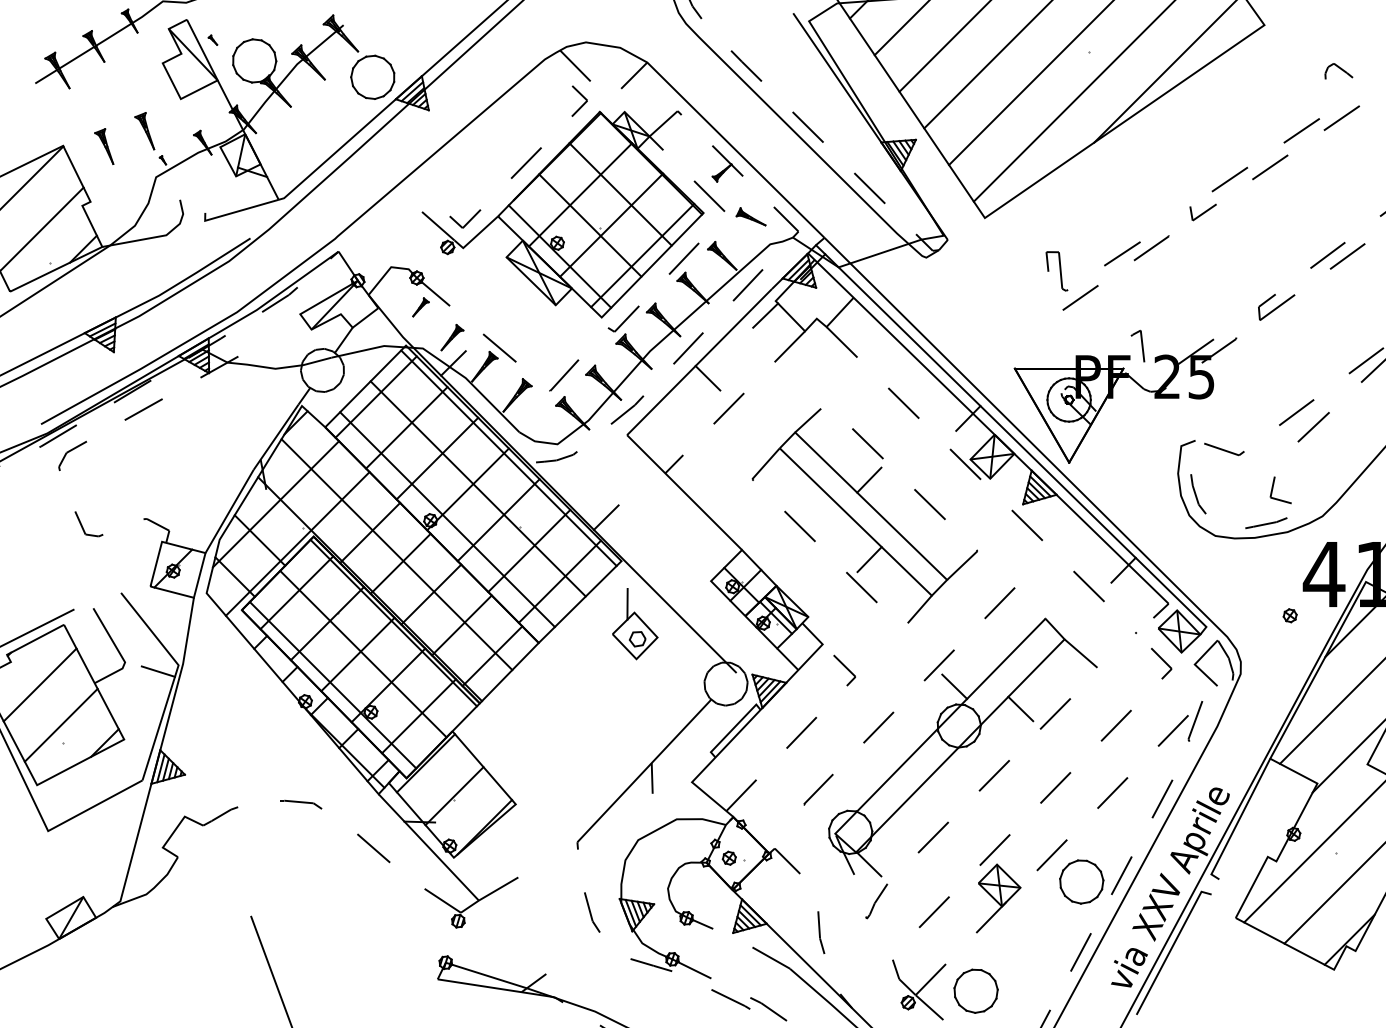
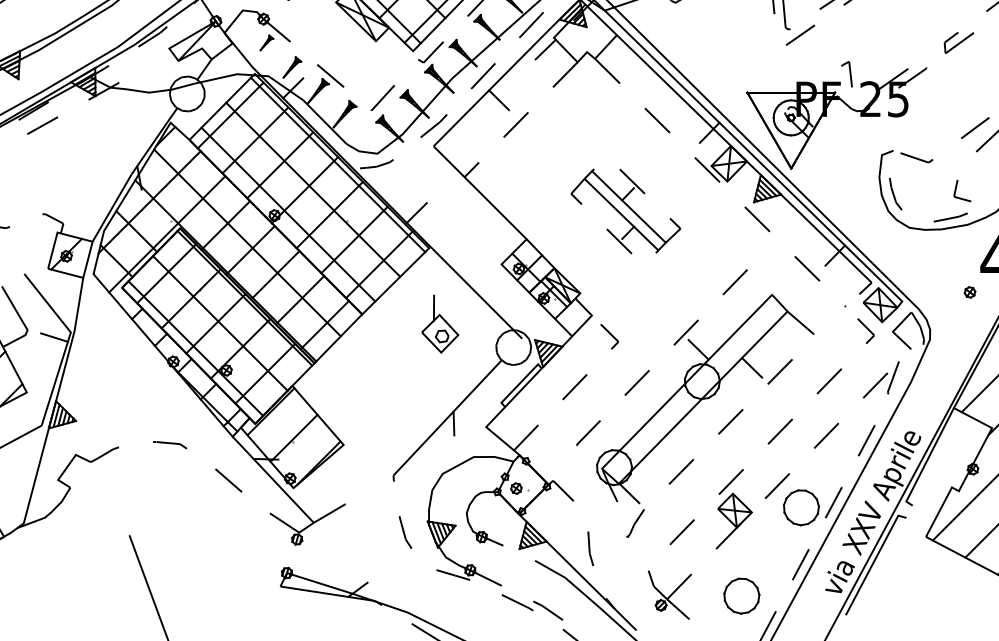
part: (864, 515) -> (625, 211), size x0.6
part: (635, 624) -> (440, 324), moved
part: (975, 990) -> (741, 595), moved

